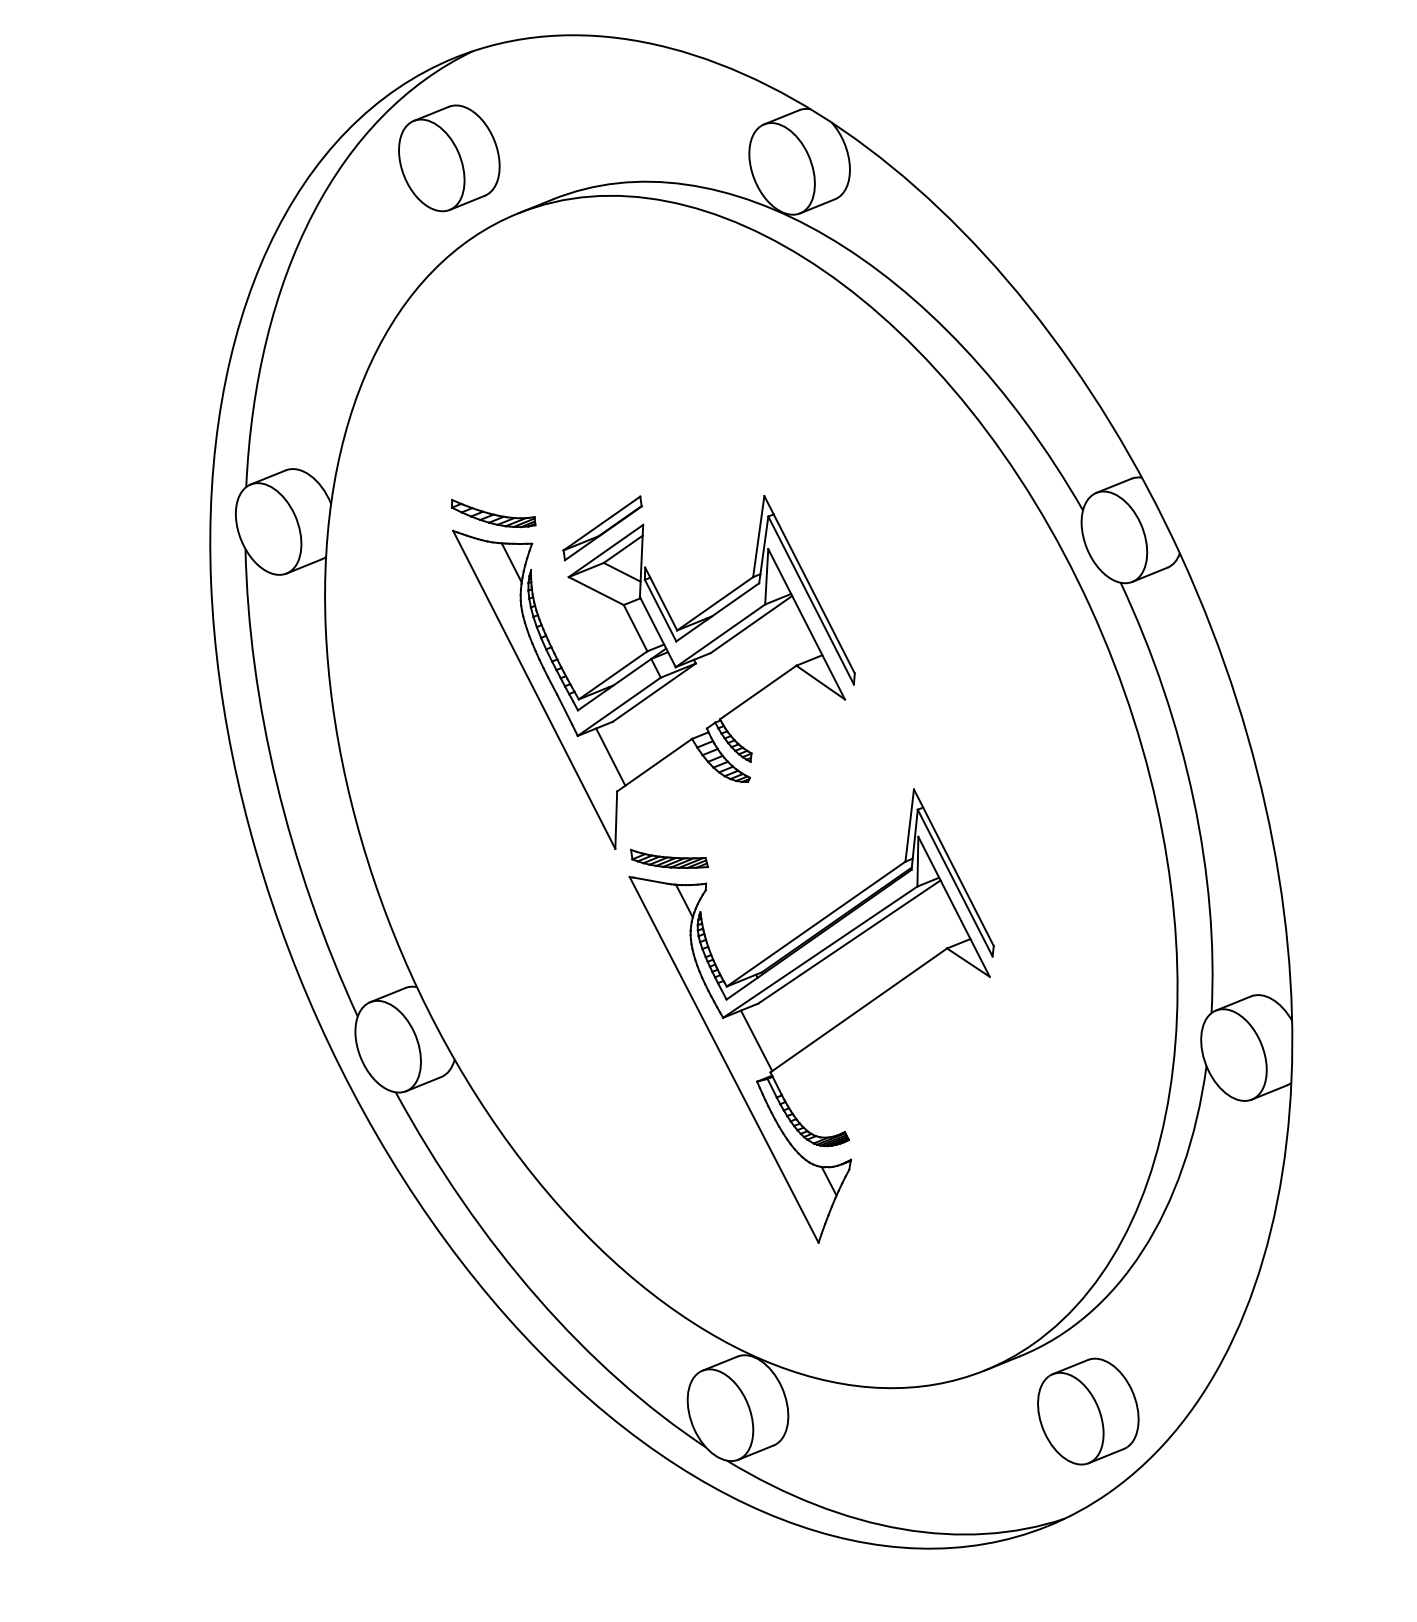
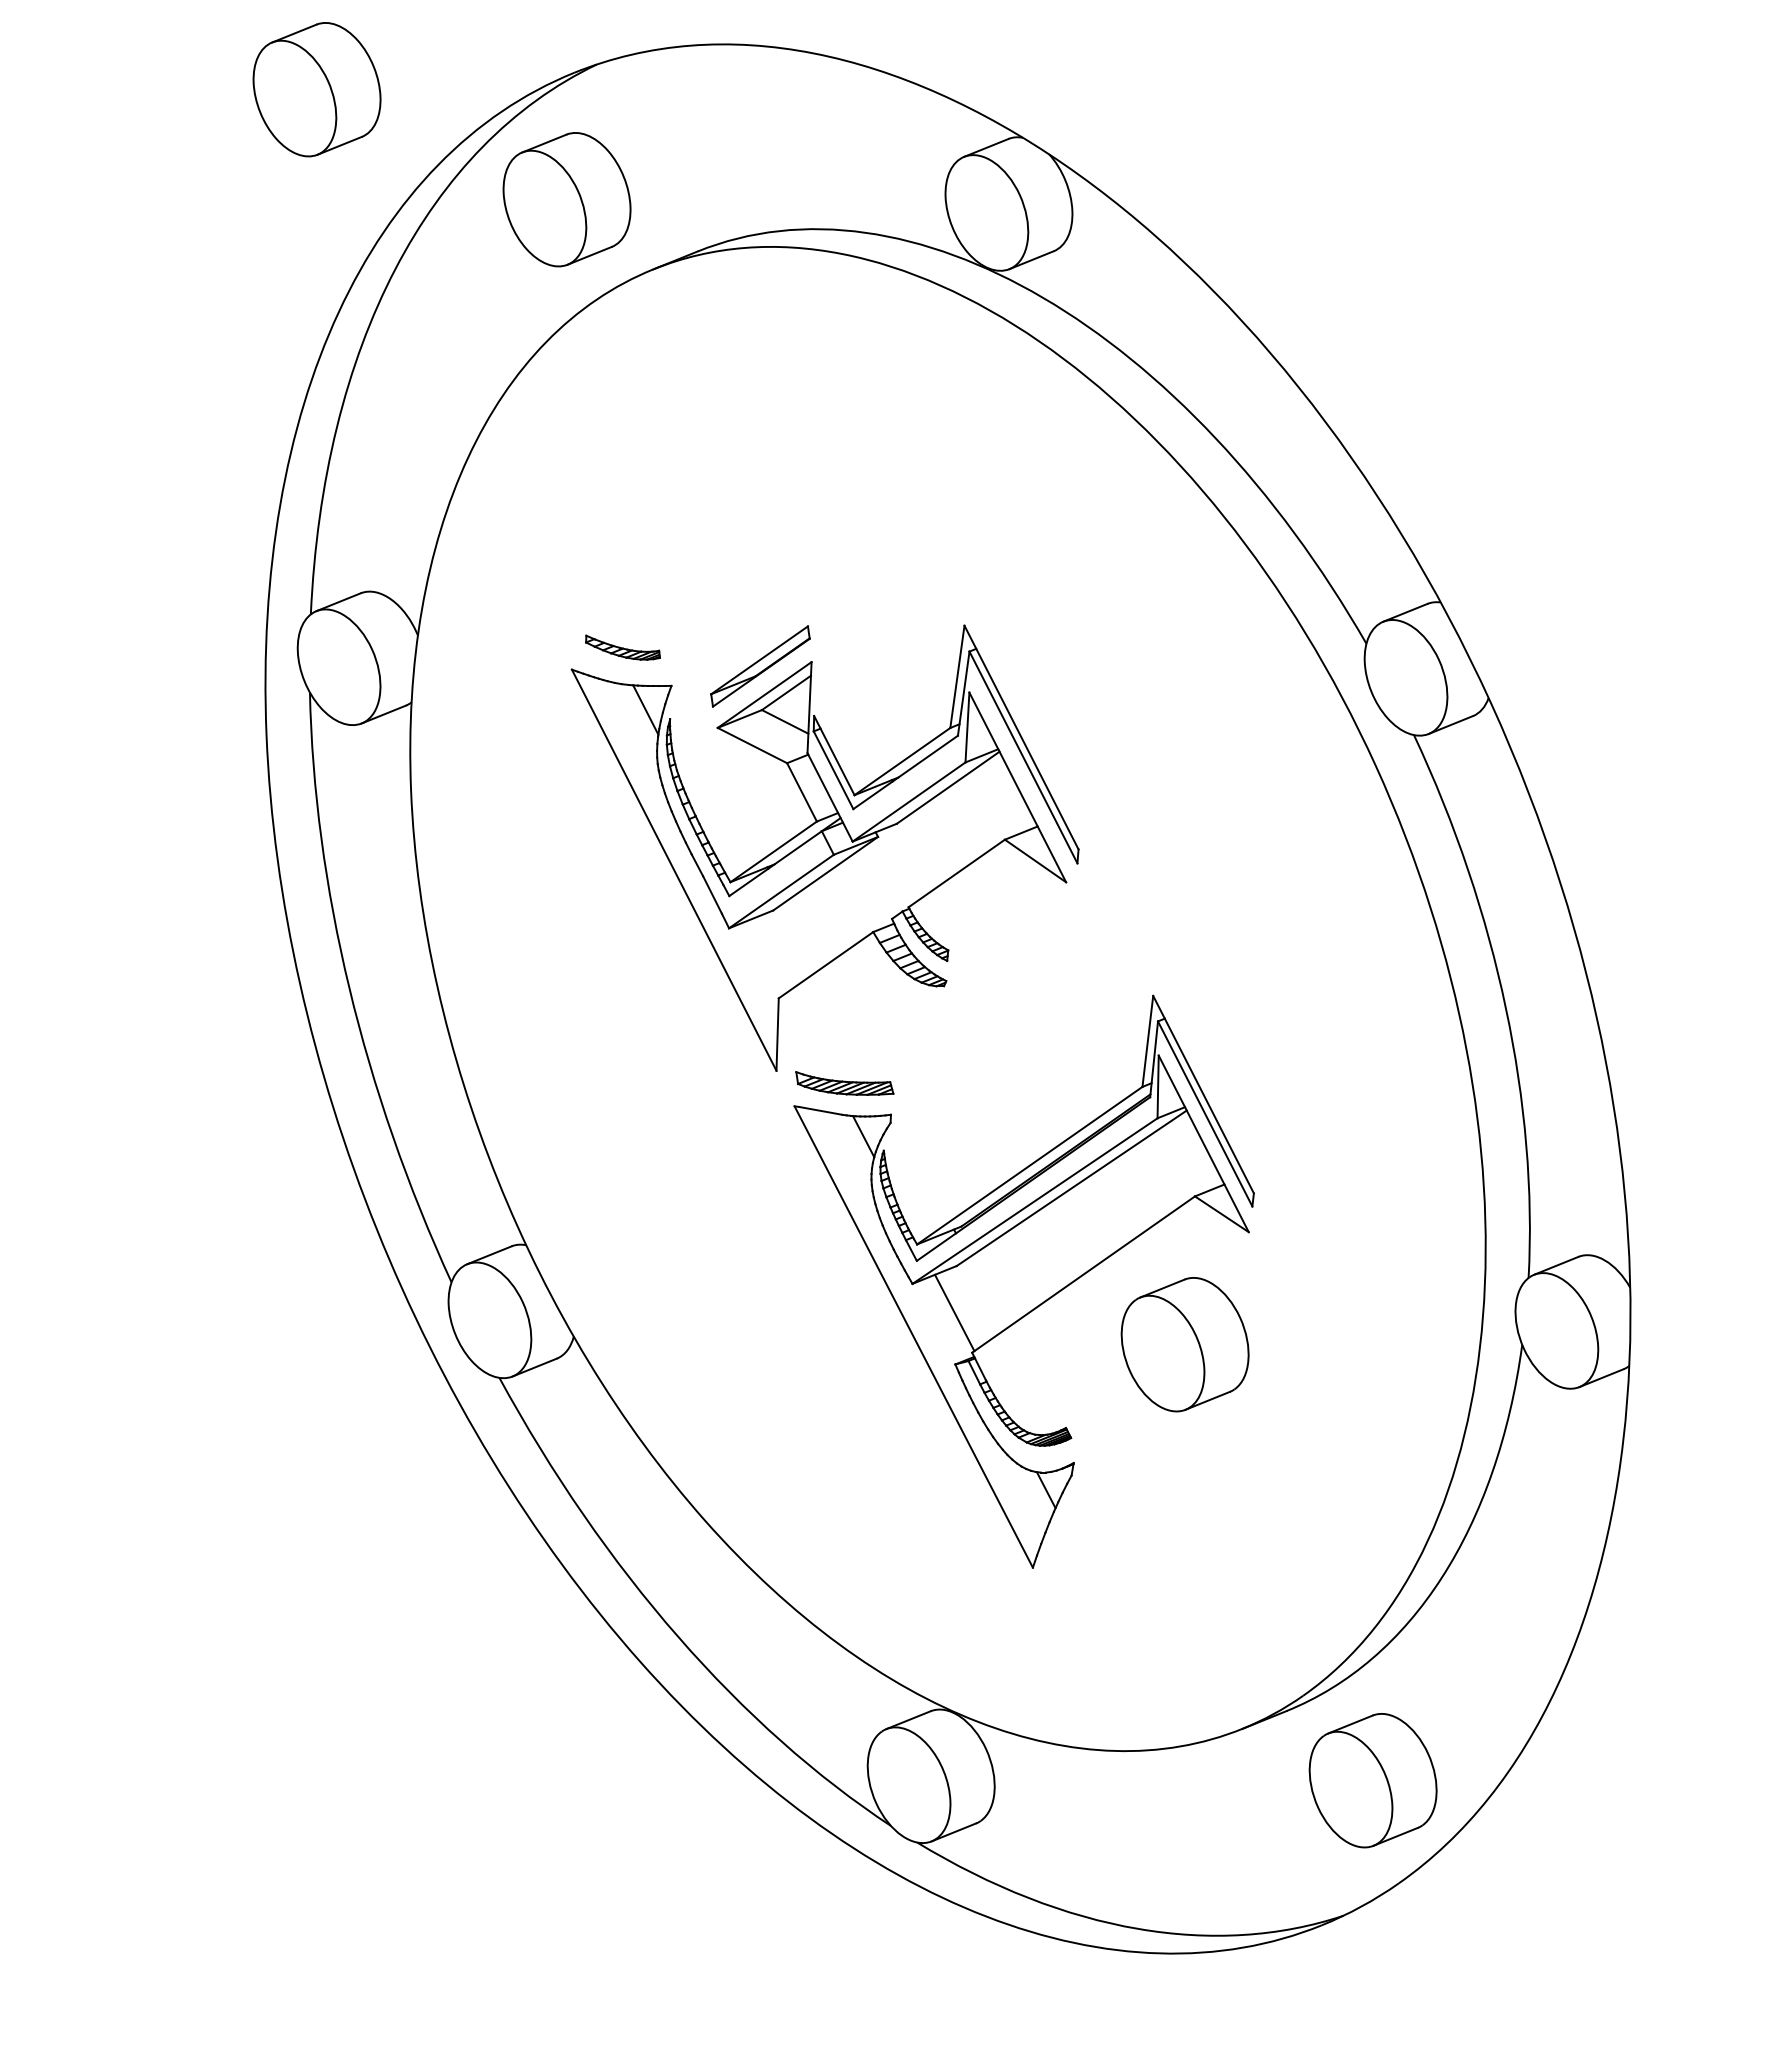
part: (250, 71) -> (316, 89), added
part: (493, 513) -> (622, 647), size x0.7
line: (610, 756) -> (770, 954), removed
part: (938, 1065) -> (1184, 1344), added

